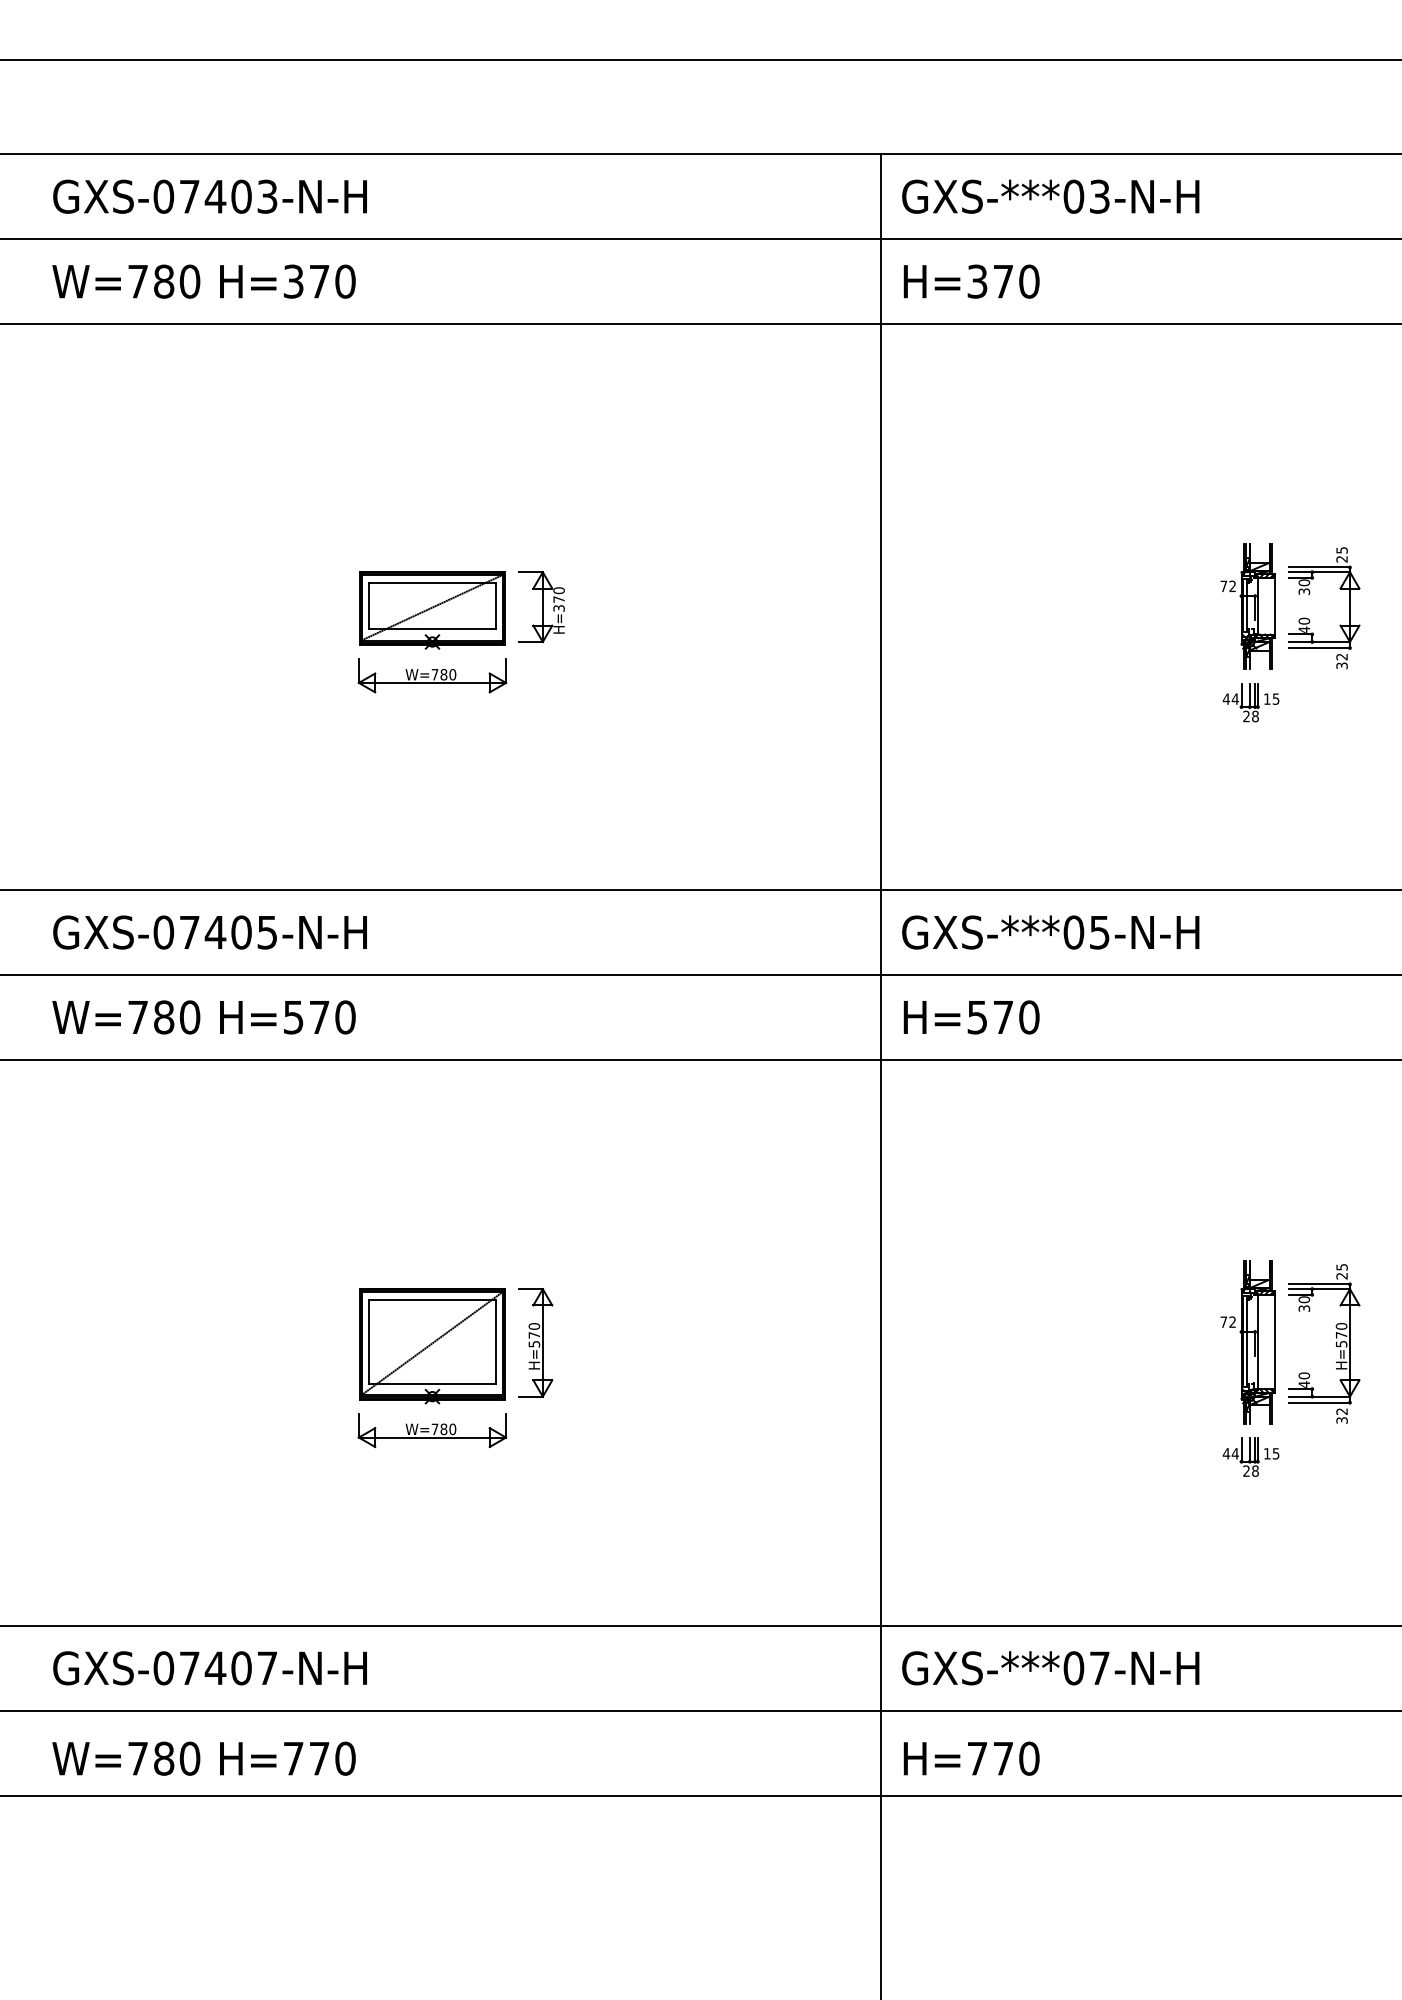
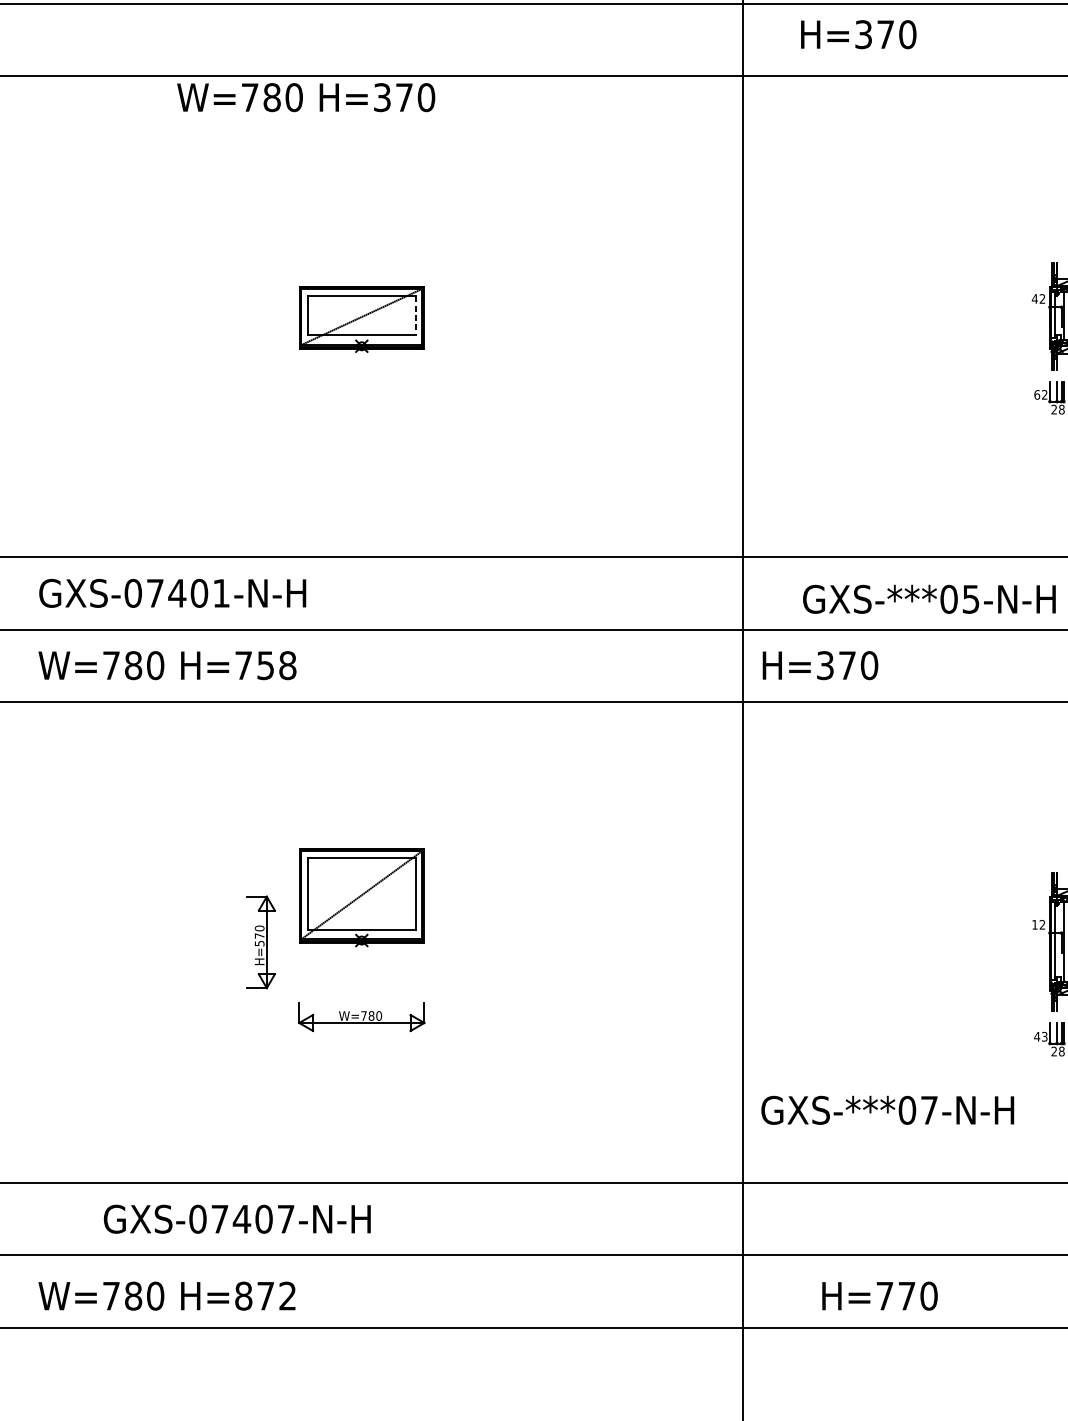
text: (203, 281) -> (305, 97), moved
text: (971, 281) -> (858, 34), moved
text: (1223, 585) -> (1034, 298), 72 -> 42
line: (495, 606) -> (415, 316), solid -> dashed
part: (541, 607) -> (454, 316), removed
part: (432, 675) -> (361, 374), removed
text: (1230, 698) -> (1040, 394), 44 -> 62
text: (266, 932) -> (220, 593), GXS-07405-N-H -> GXS-07401-N-H
text: (1050, 932) -> (929, 599), moved
text: (977, 1016) -> (825, 664), H=570 -> H=370
text: (319, 1017) -> (265, 665), H=570 -> H=758
text: (1223, 1321) -> (1034, 924), 72 -> 12
part: (535, 1342) -> (260, 942), moved
part: (432, 1346) -> (361, 897), moved
text: (1234, 1453) -> (1044, 1036), 44 -> 43
text: (209, 1668) -> (236, 1219), moved
text: (1050, 1668) -> (887, 1110), moved
text: (319, 1758) -> (265, 1295), H=770 -> H=872
text: (971, 1758) -> (879, 1295), moved

